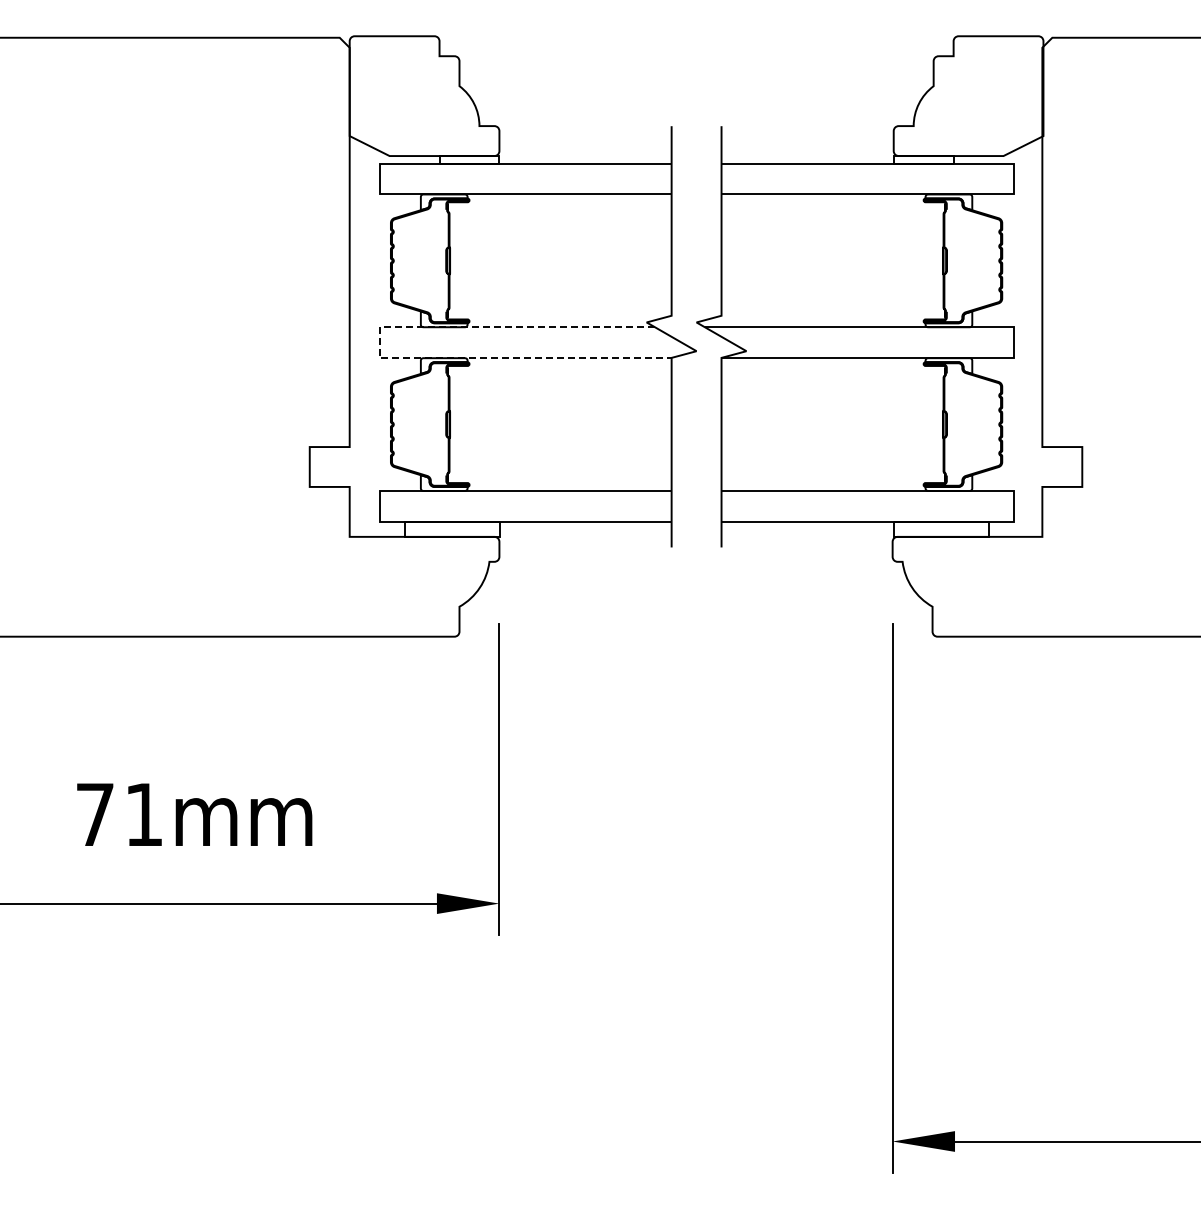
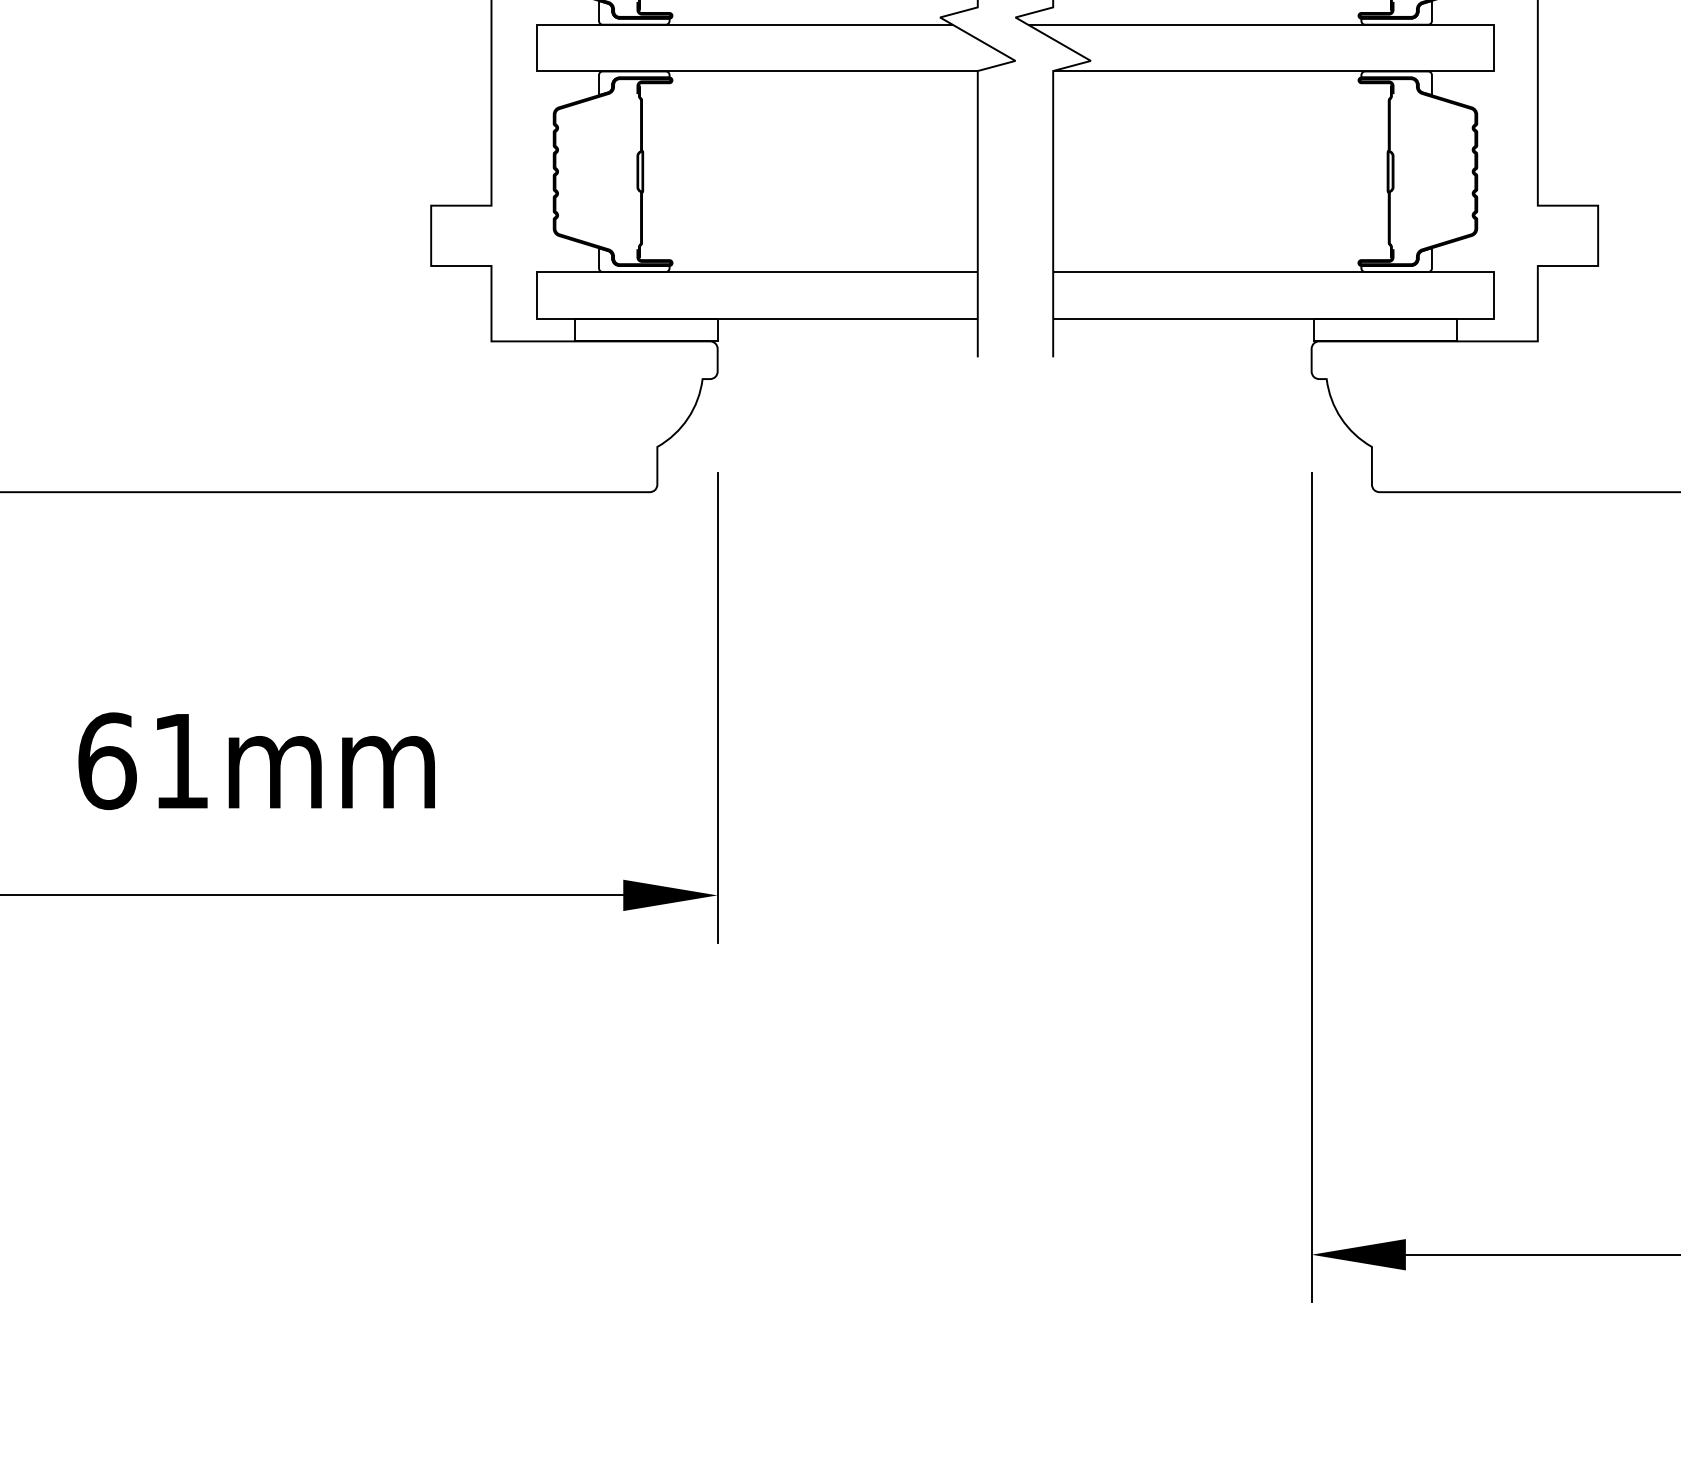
line: (379, 351) -> (536, 61), dashed -> solid
text: (95, 814) -> (107, 760), 71mm -> 61mm

